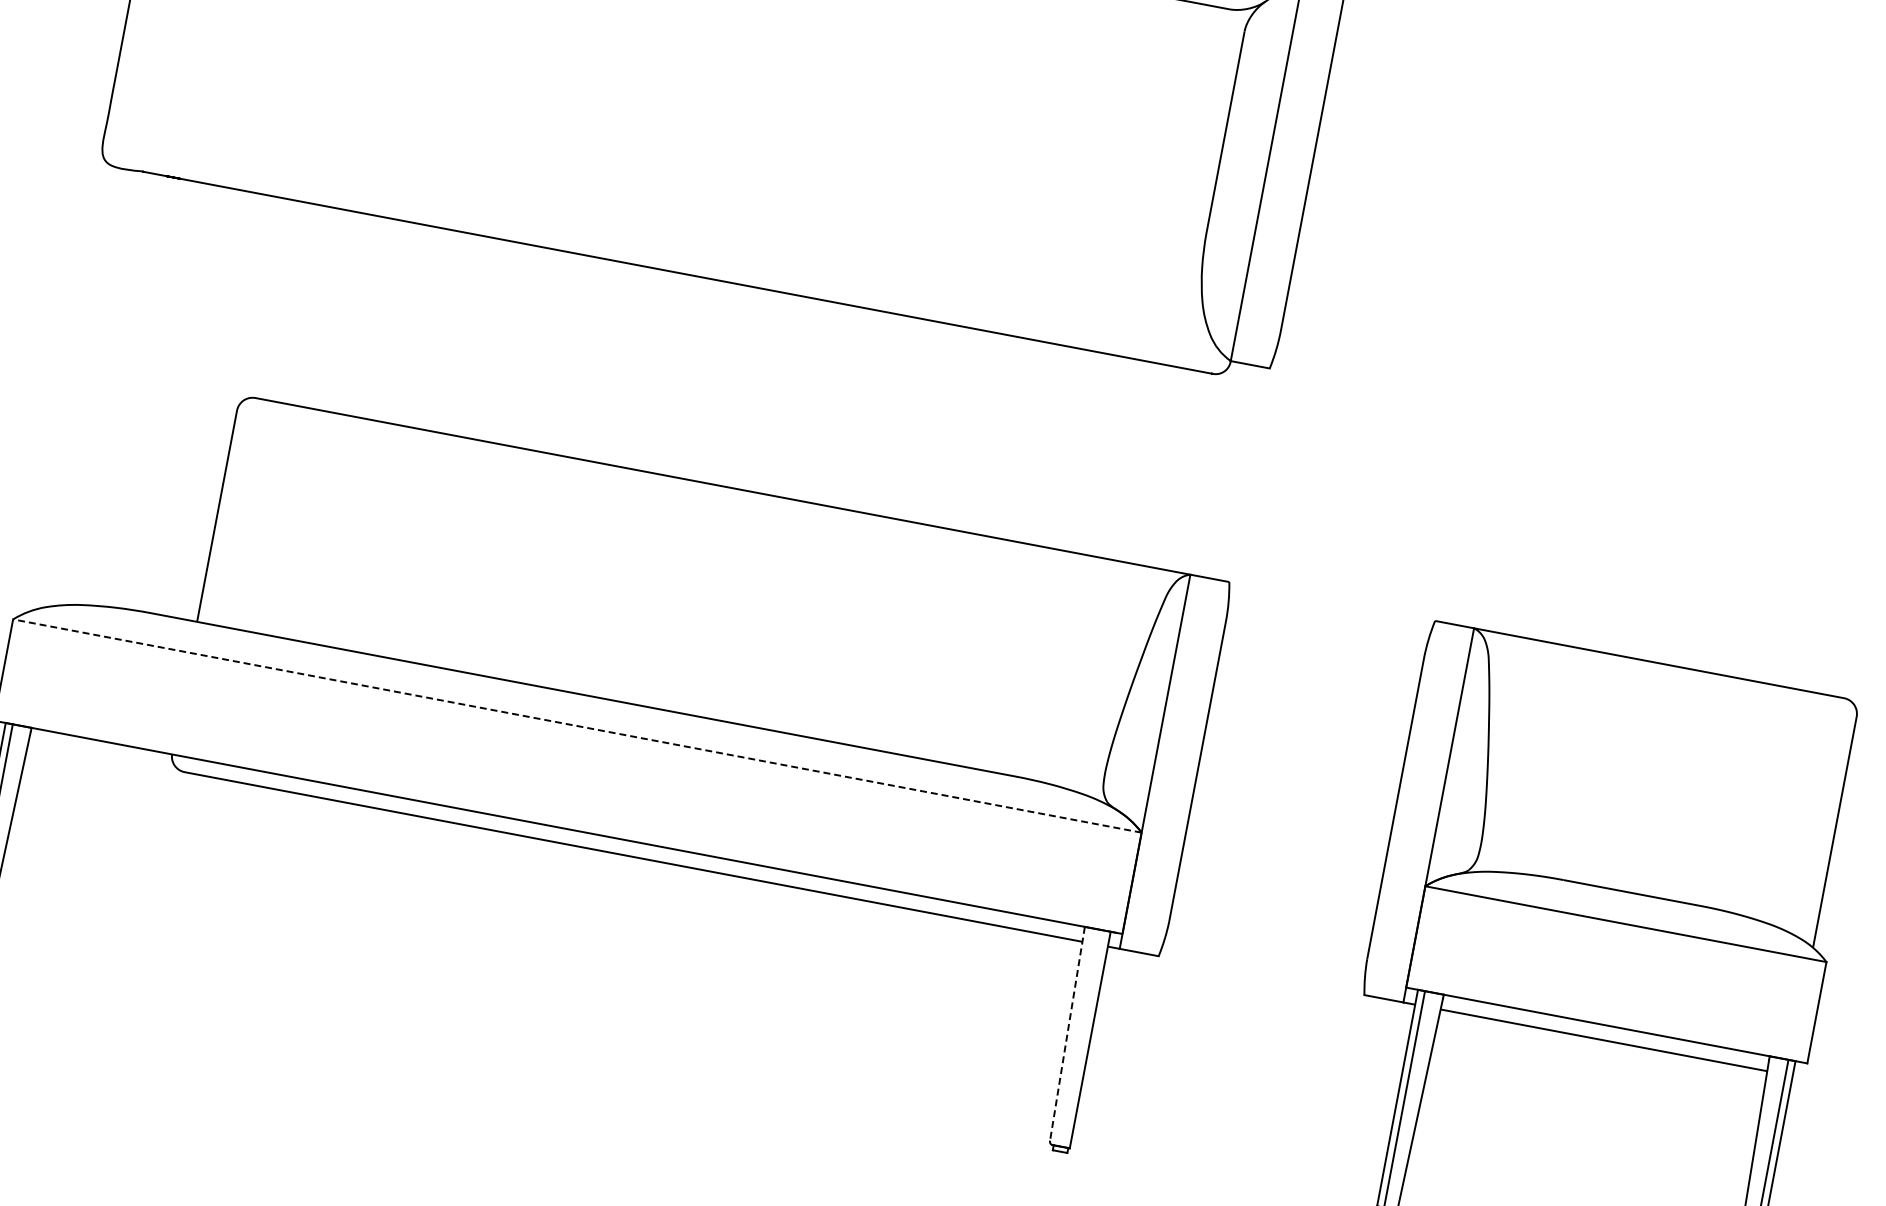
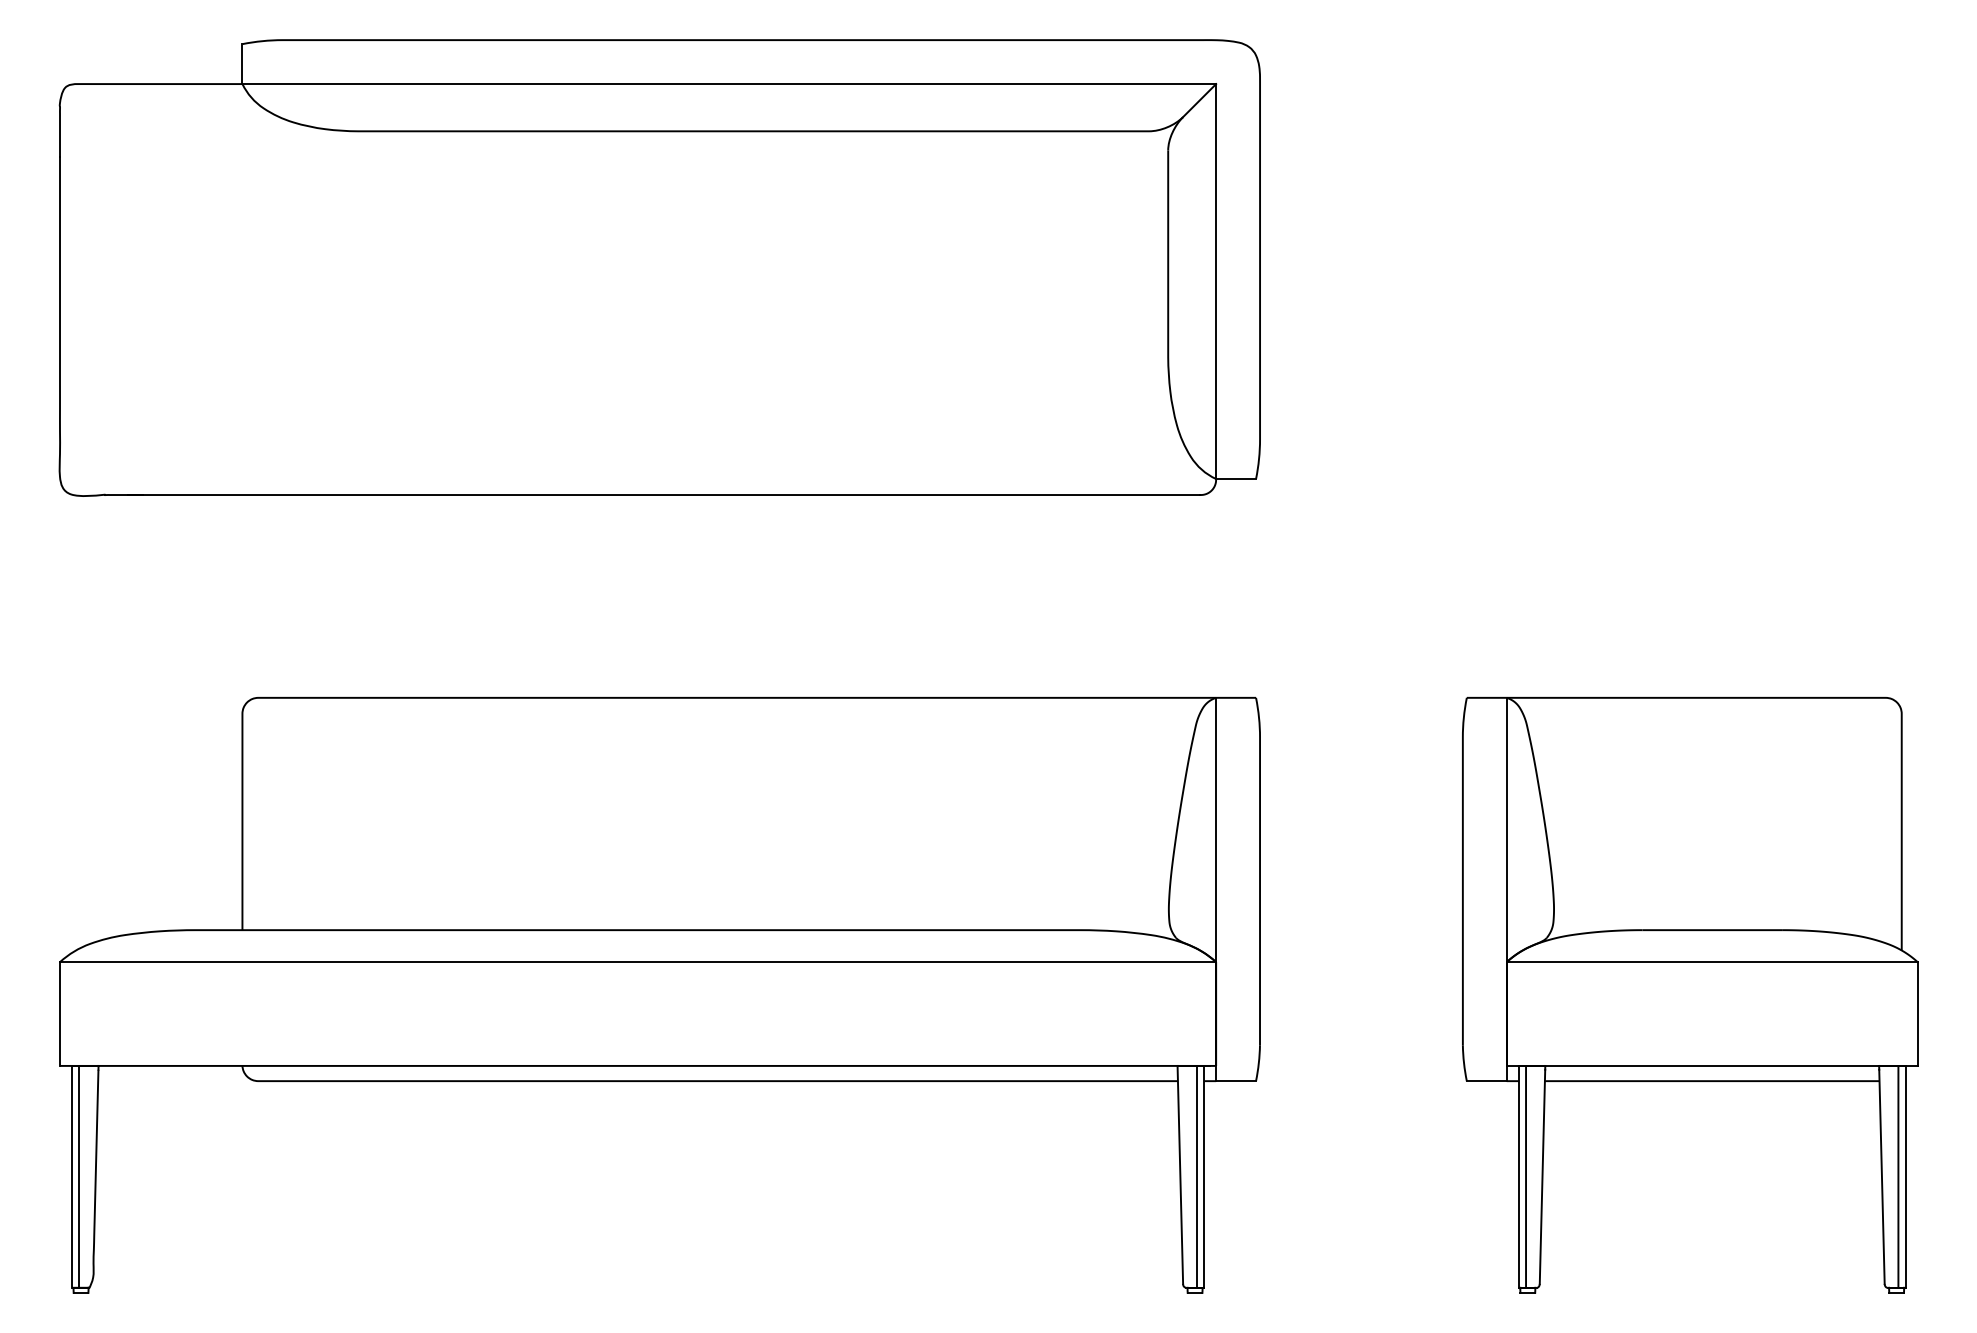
line: (576, 726) -> (637, 962), dashed -> solid
line: (1067, 1034) -> (1180, 1175), dashed -> solid
line: (1082, 1038) -> (1196, 1176), added

